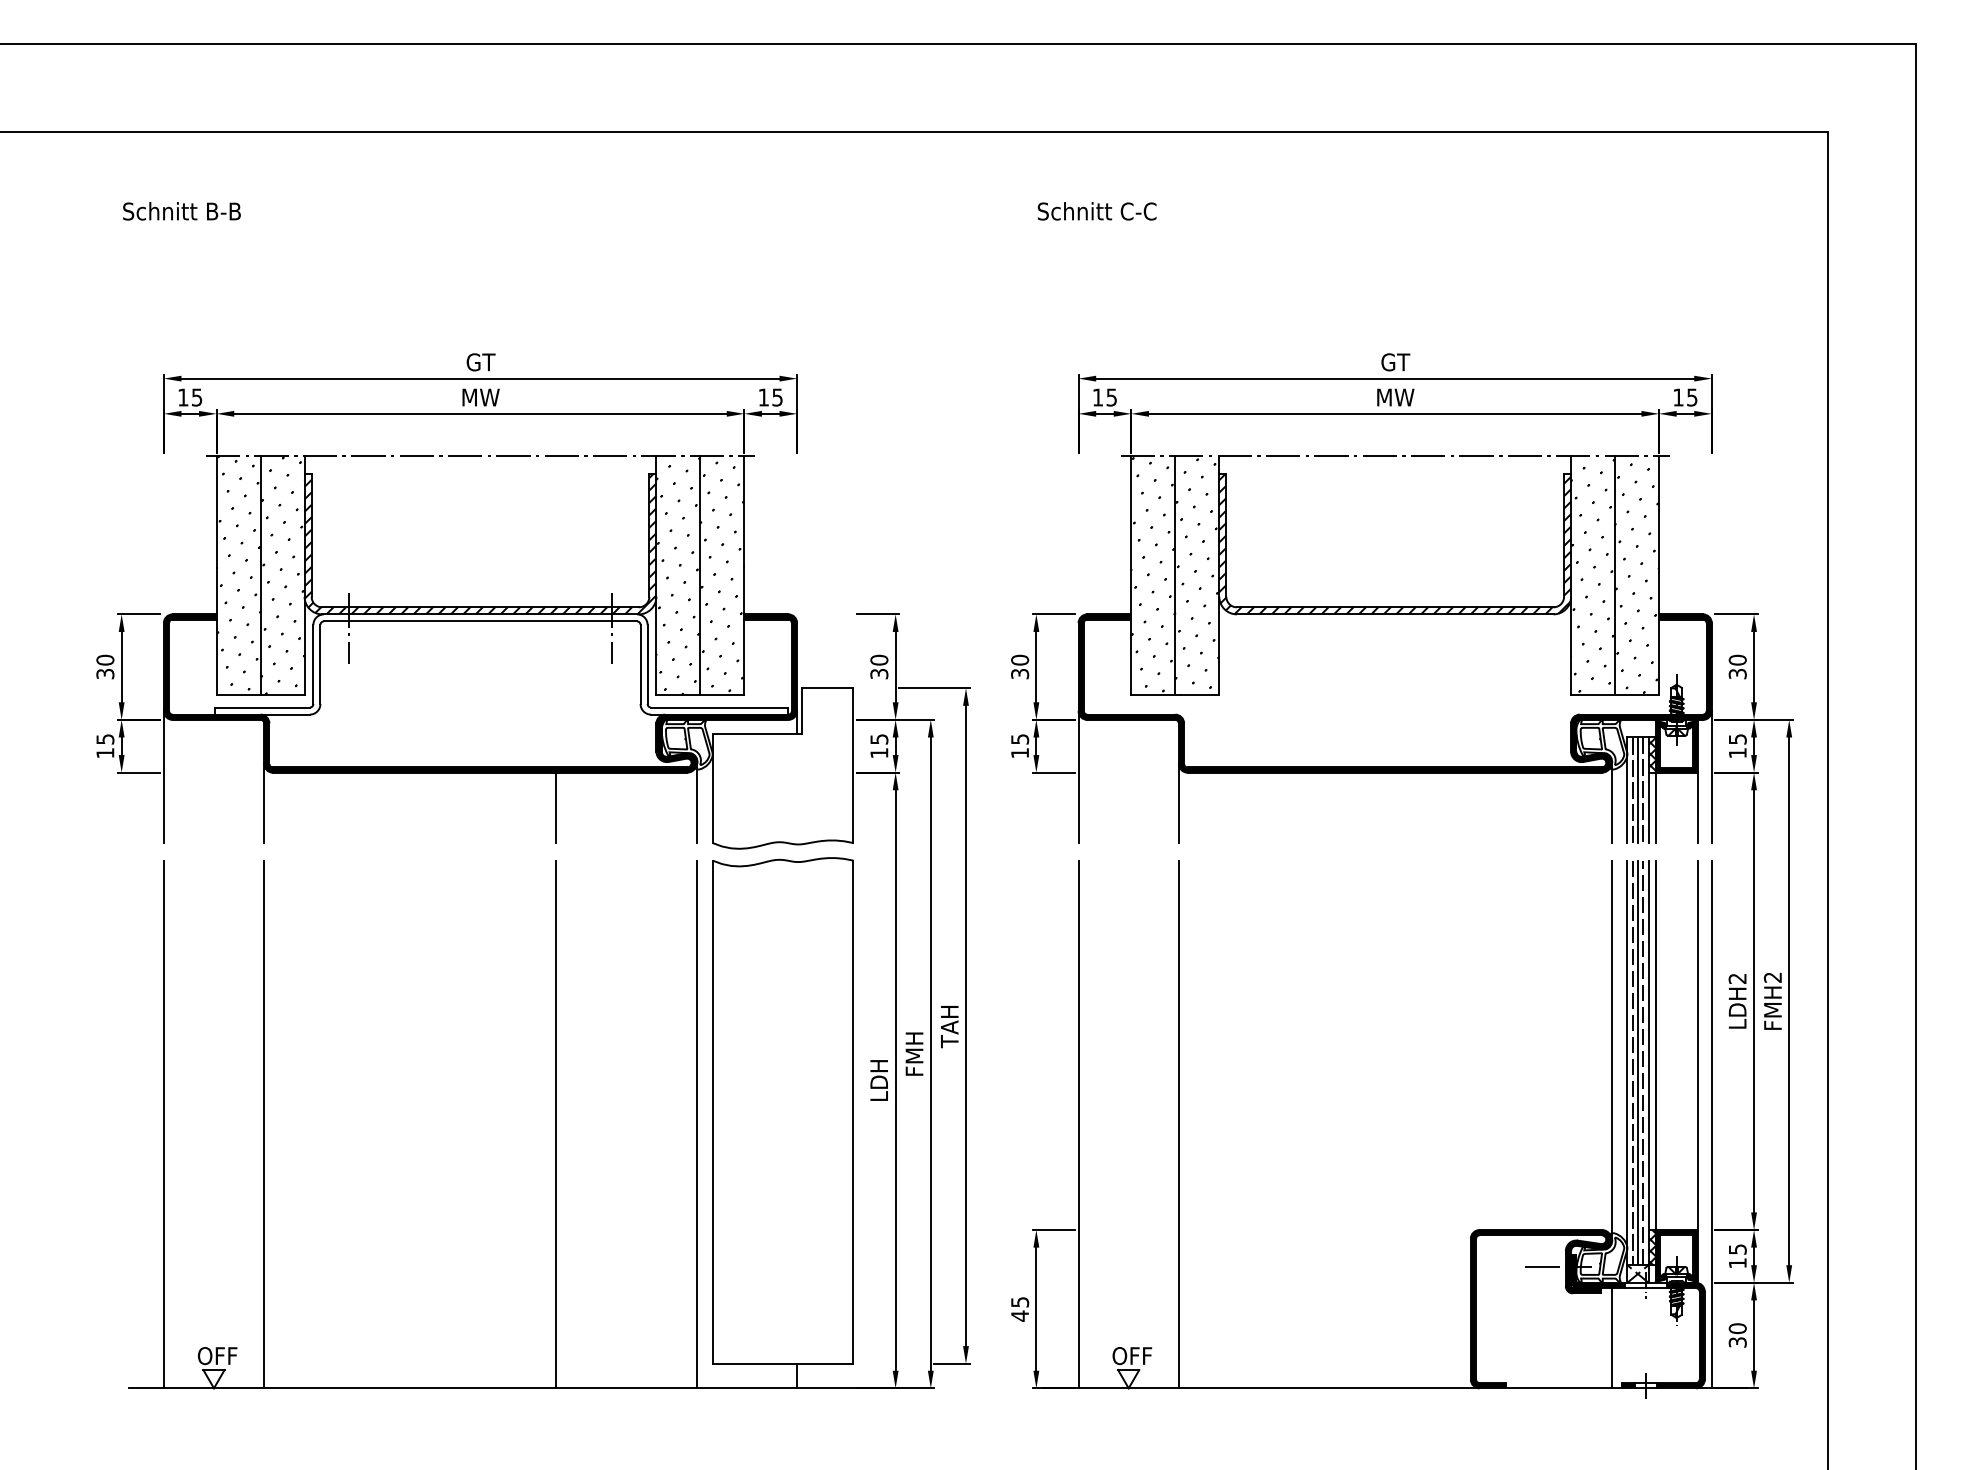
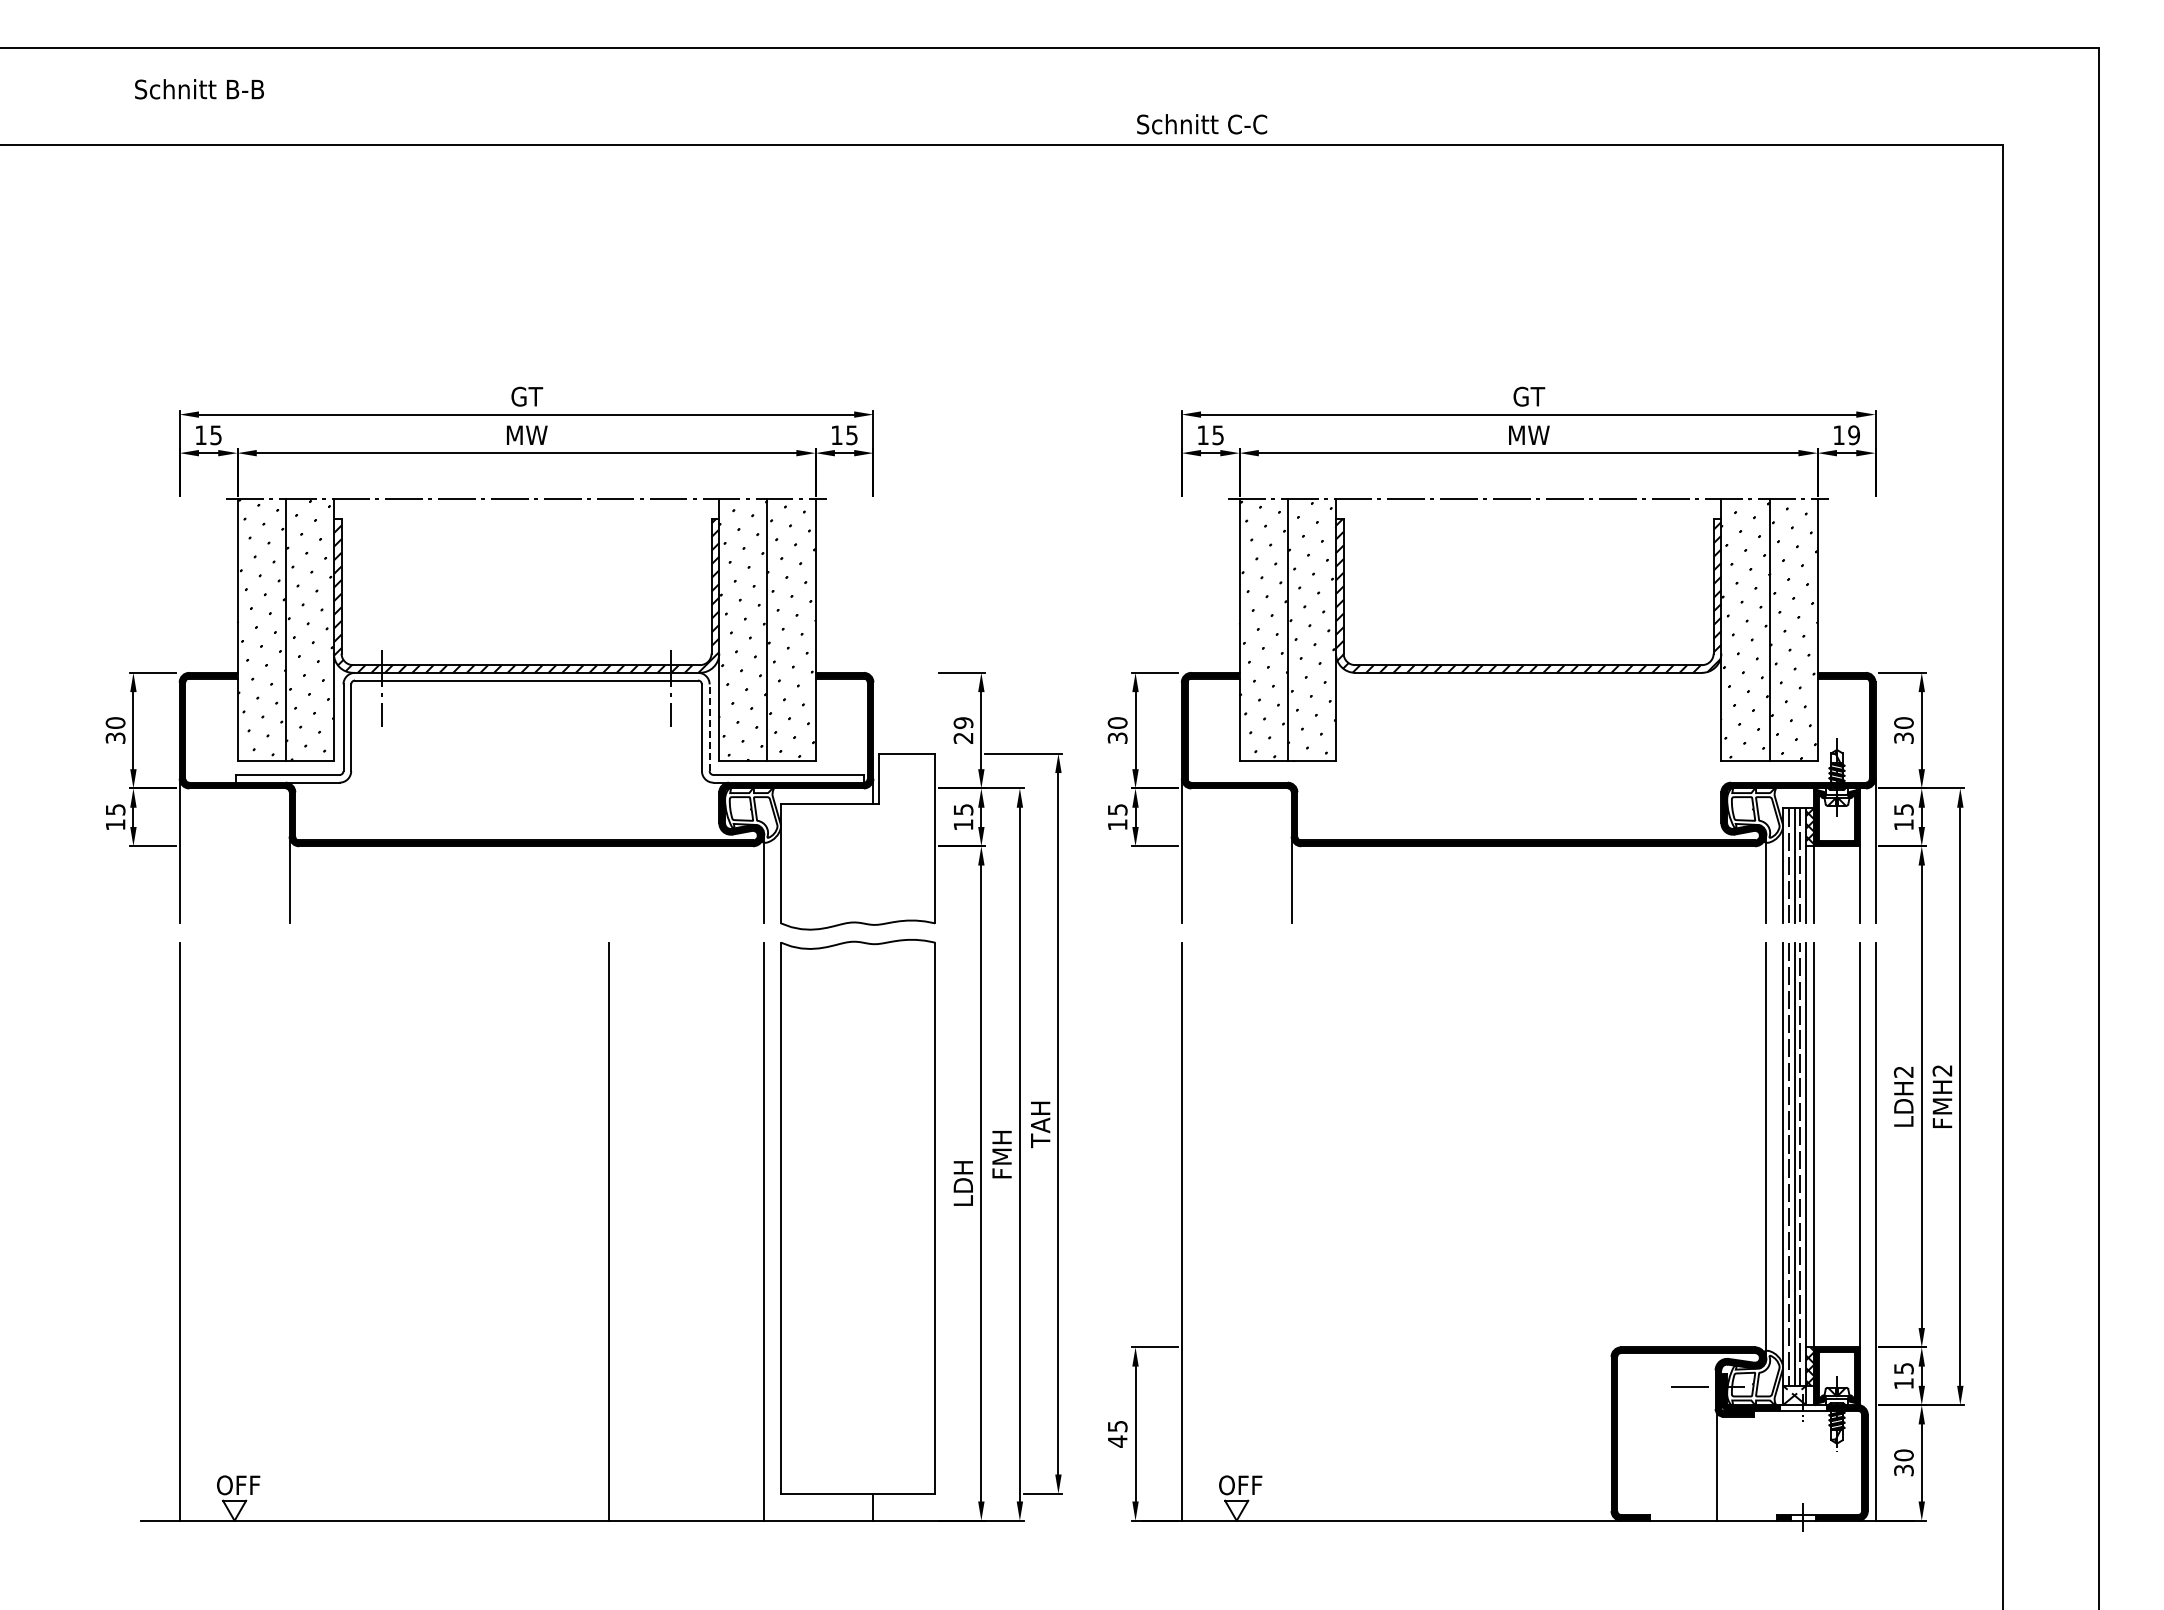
text: (181, 211) -> (199, 89), moved
text: (1097, 211) -> (1202, 124), moved
text: (1691, 396) -> (1853, 434), 15 -> 19
line: (647, 664) -> (709, 727), solid -> dashed
text: (879, 666) -> (963, 730), 30 -> 29
line: (556, 807) -> (609, 884), removed
line: (264, 1124) -> (289, 1231), removed
line: (1178, 1124) -> (1291, 1231), removed
line: (1611, 1337) -> (1716, 1465), moved

